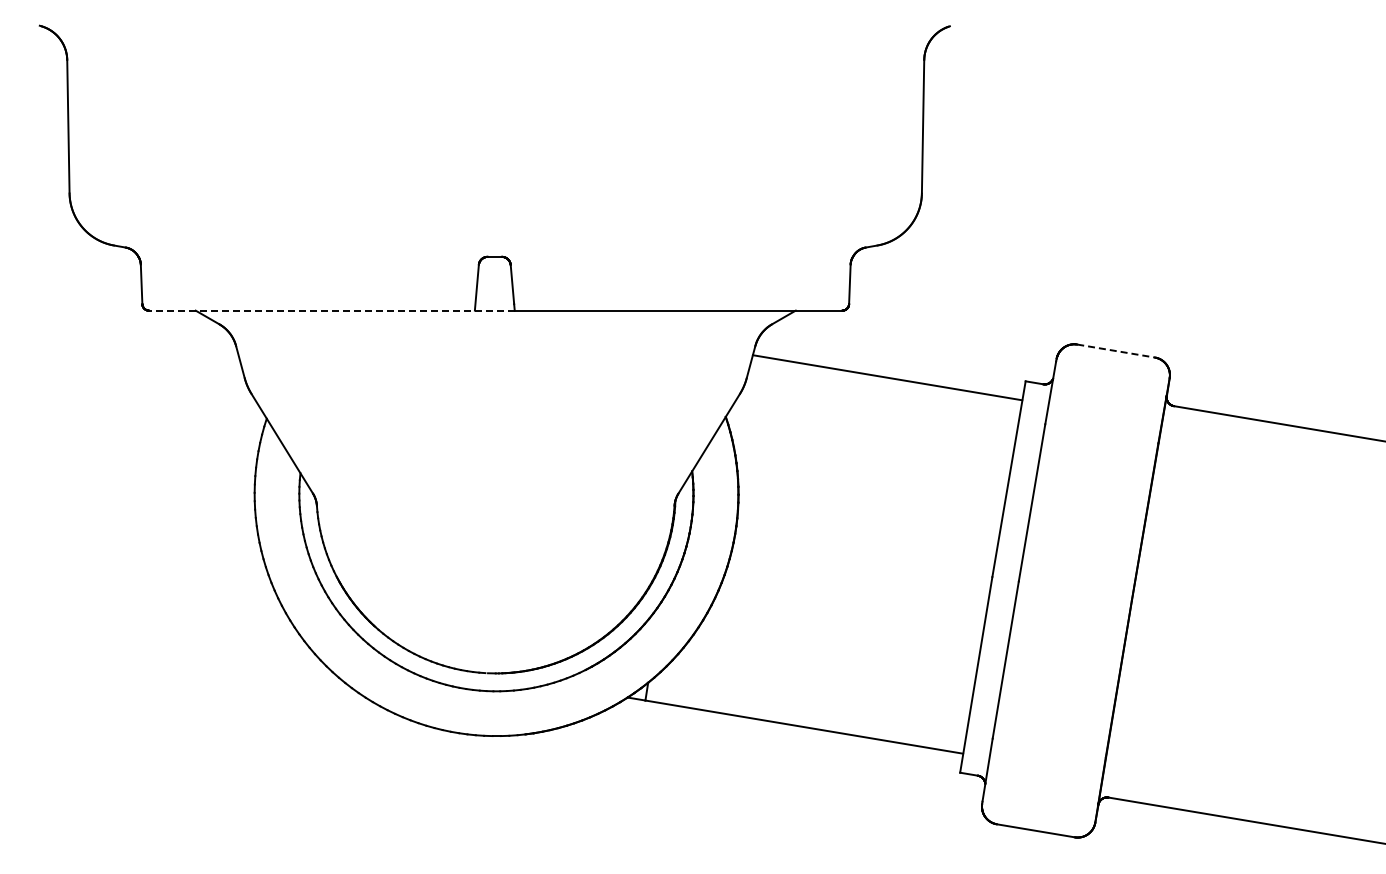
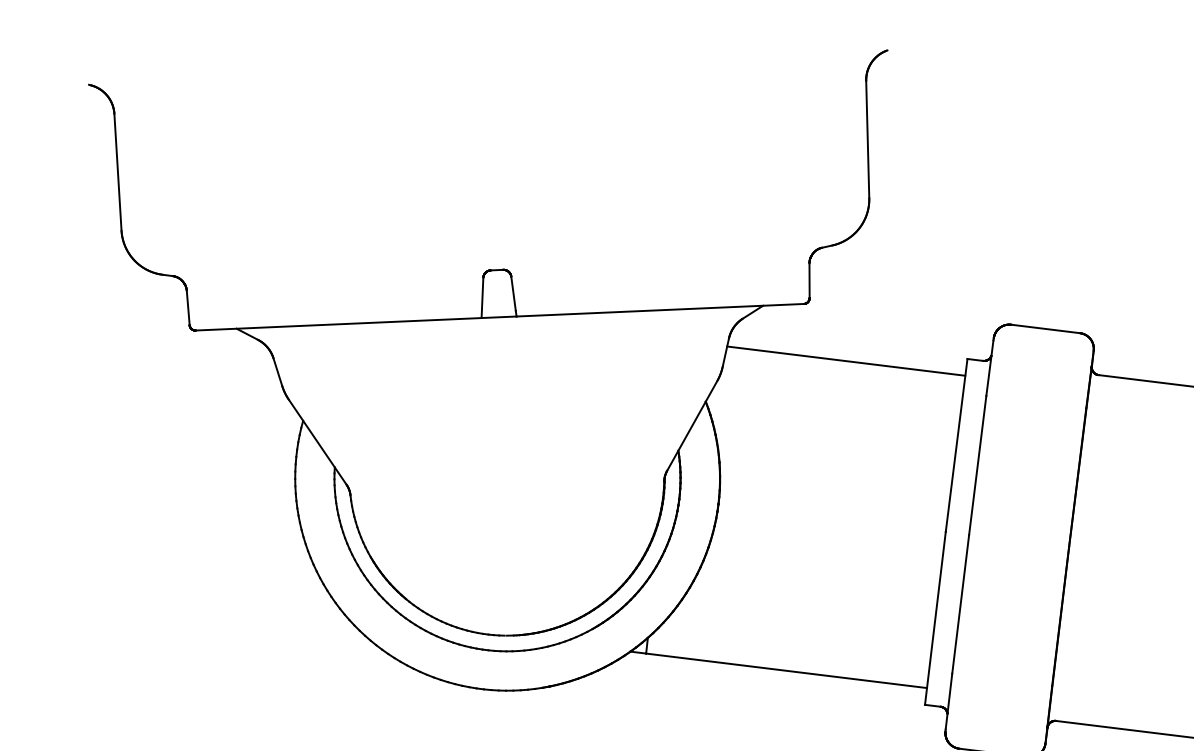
line: (331, 310) -> (355, 323), dashed -> solid
line: (1116, 351) -> (1046, 329), dashed -> solid

